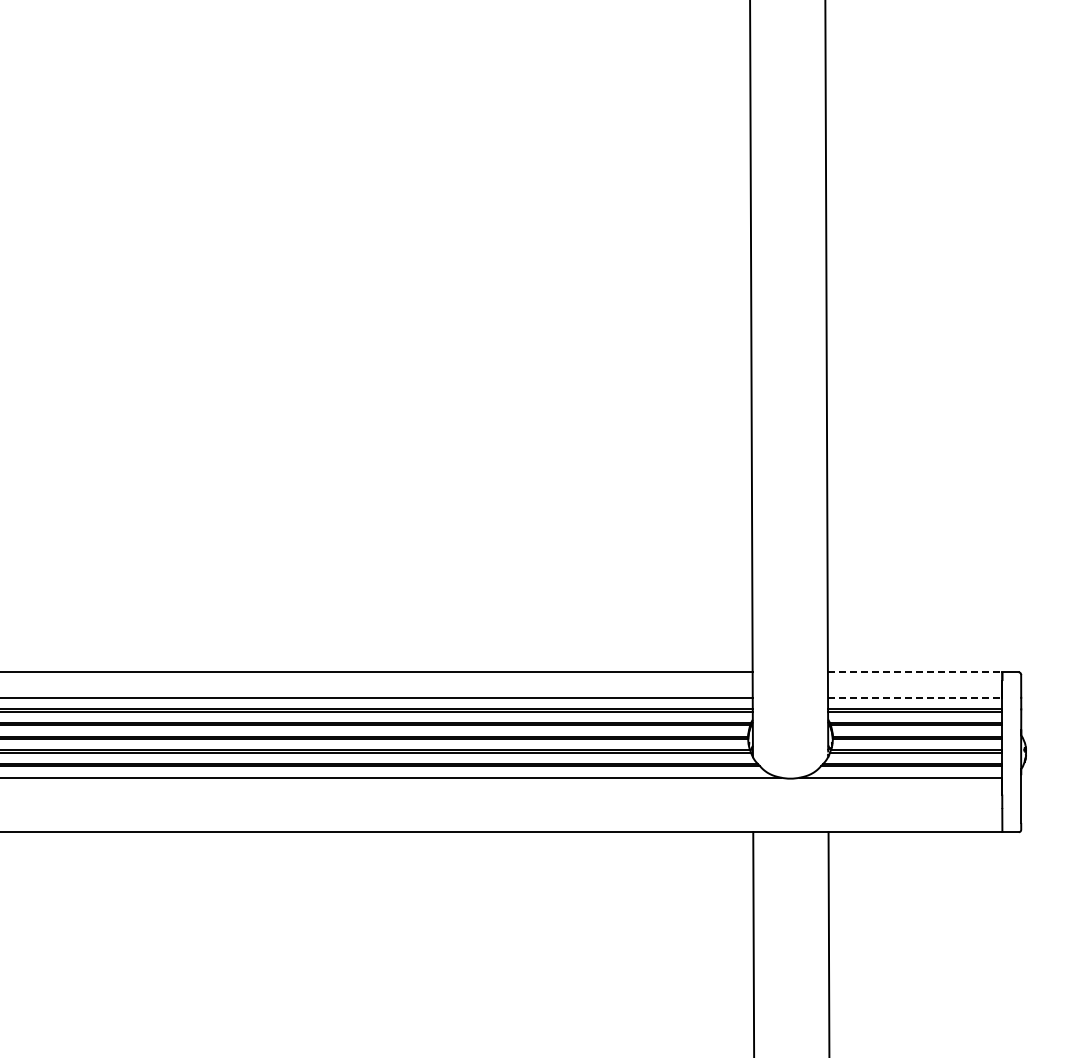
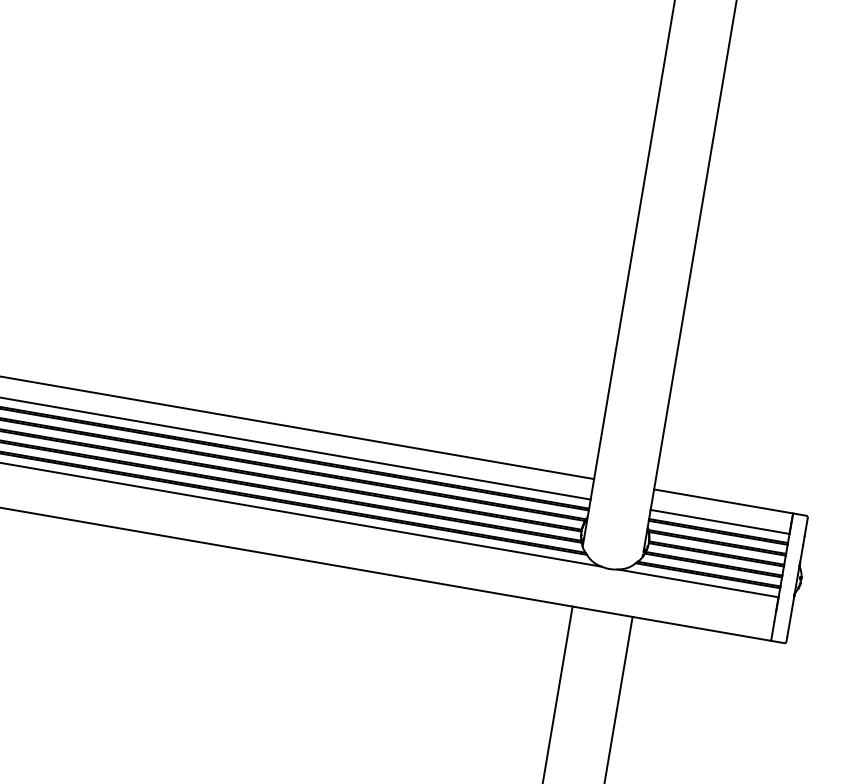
line: (915, 672) -> (723, 501), dashed -> solid
line: (915, 698) -> (720, 522), dashed -> solid

